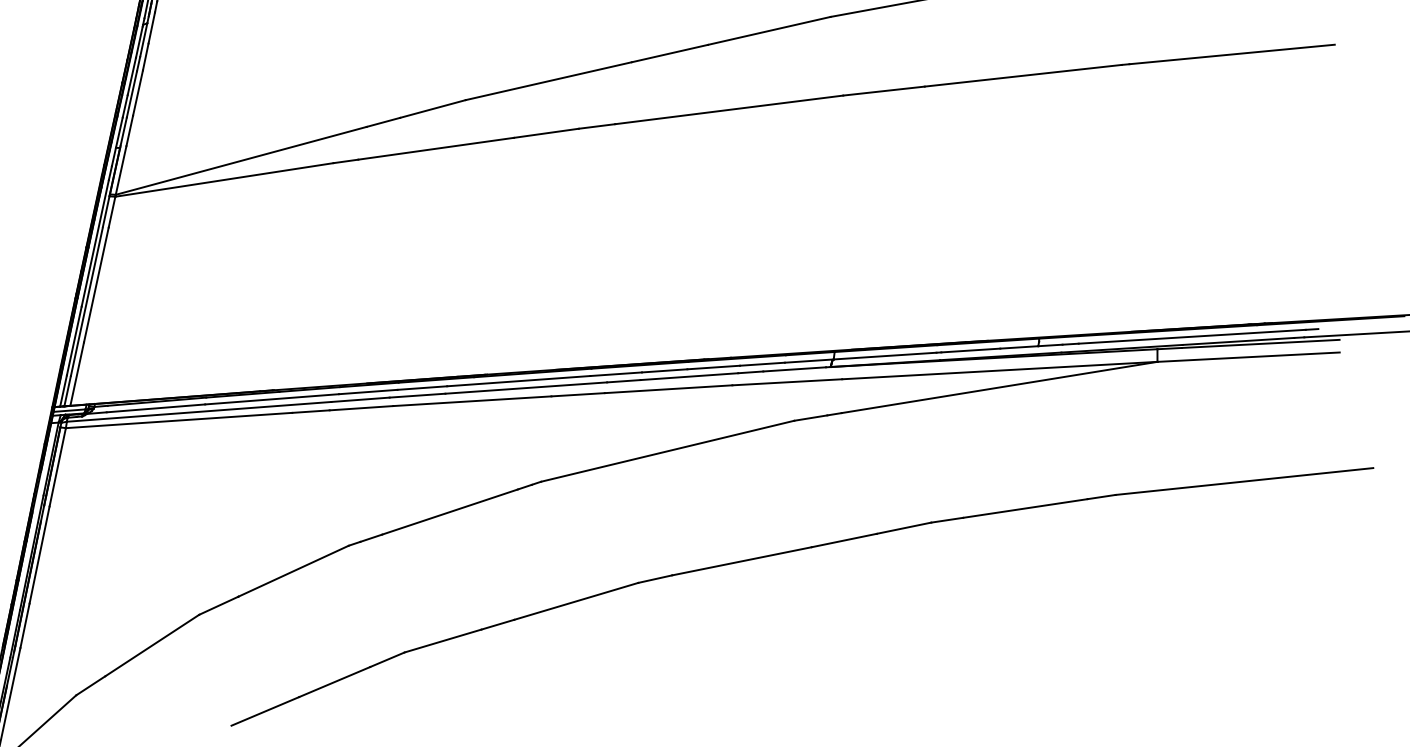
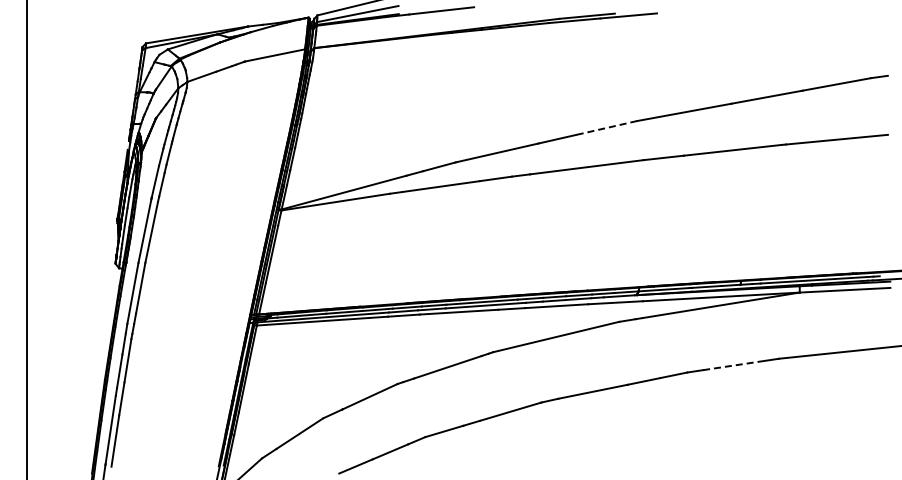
line: (768, 31) -> (606, 128), solid -> dashed
line: (1026, 508) -> (734, 365), solid -> dashed

